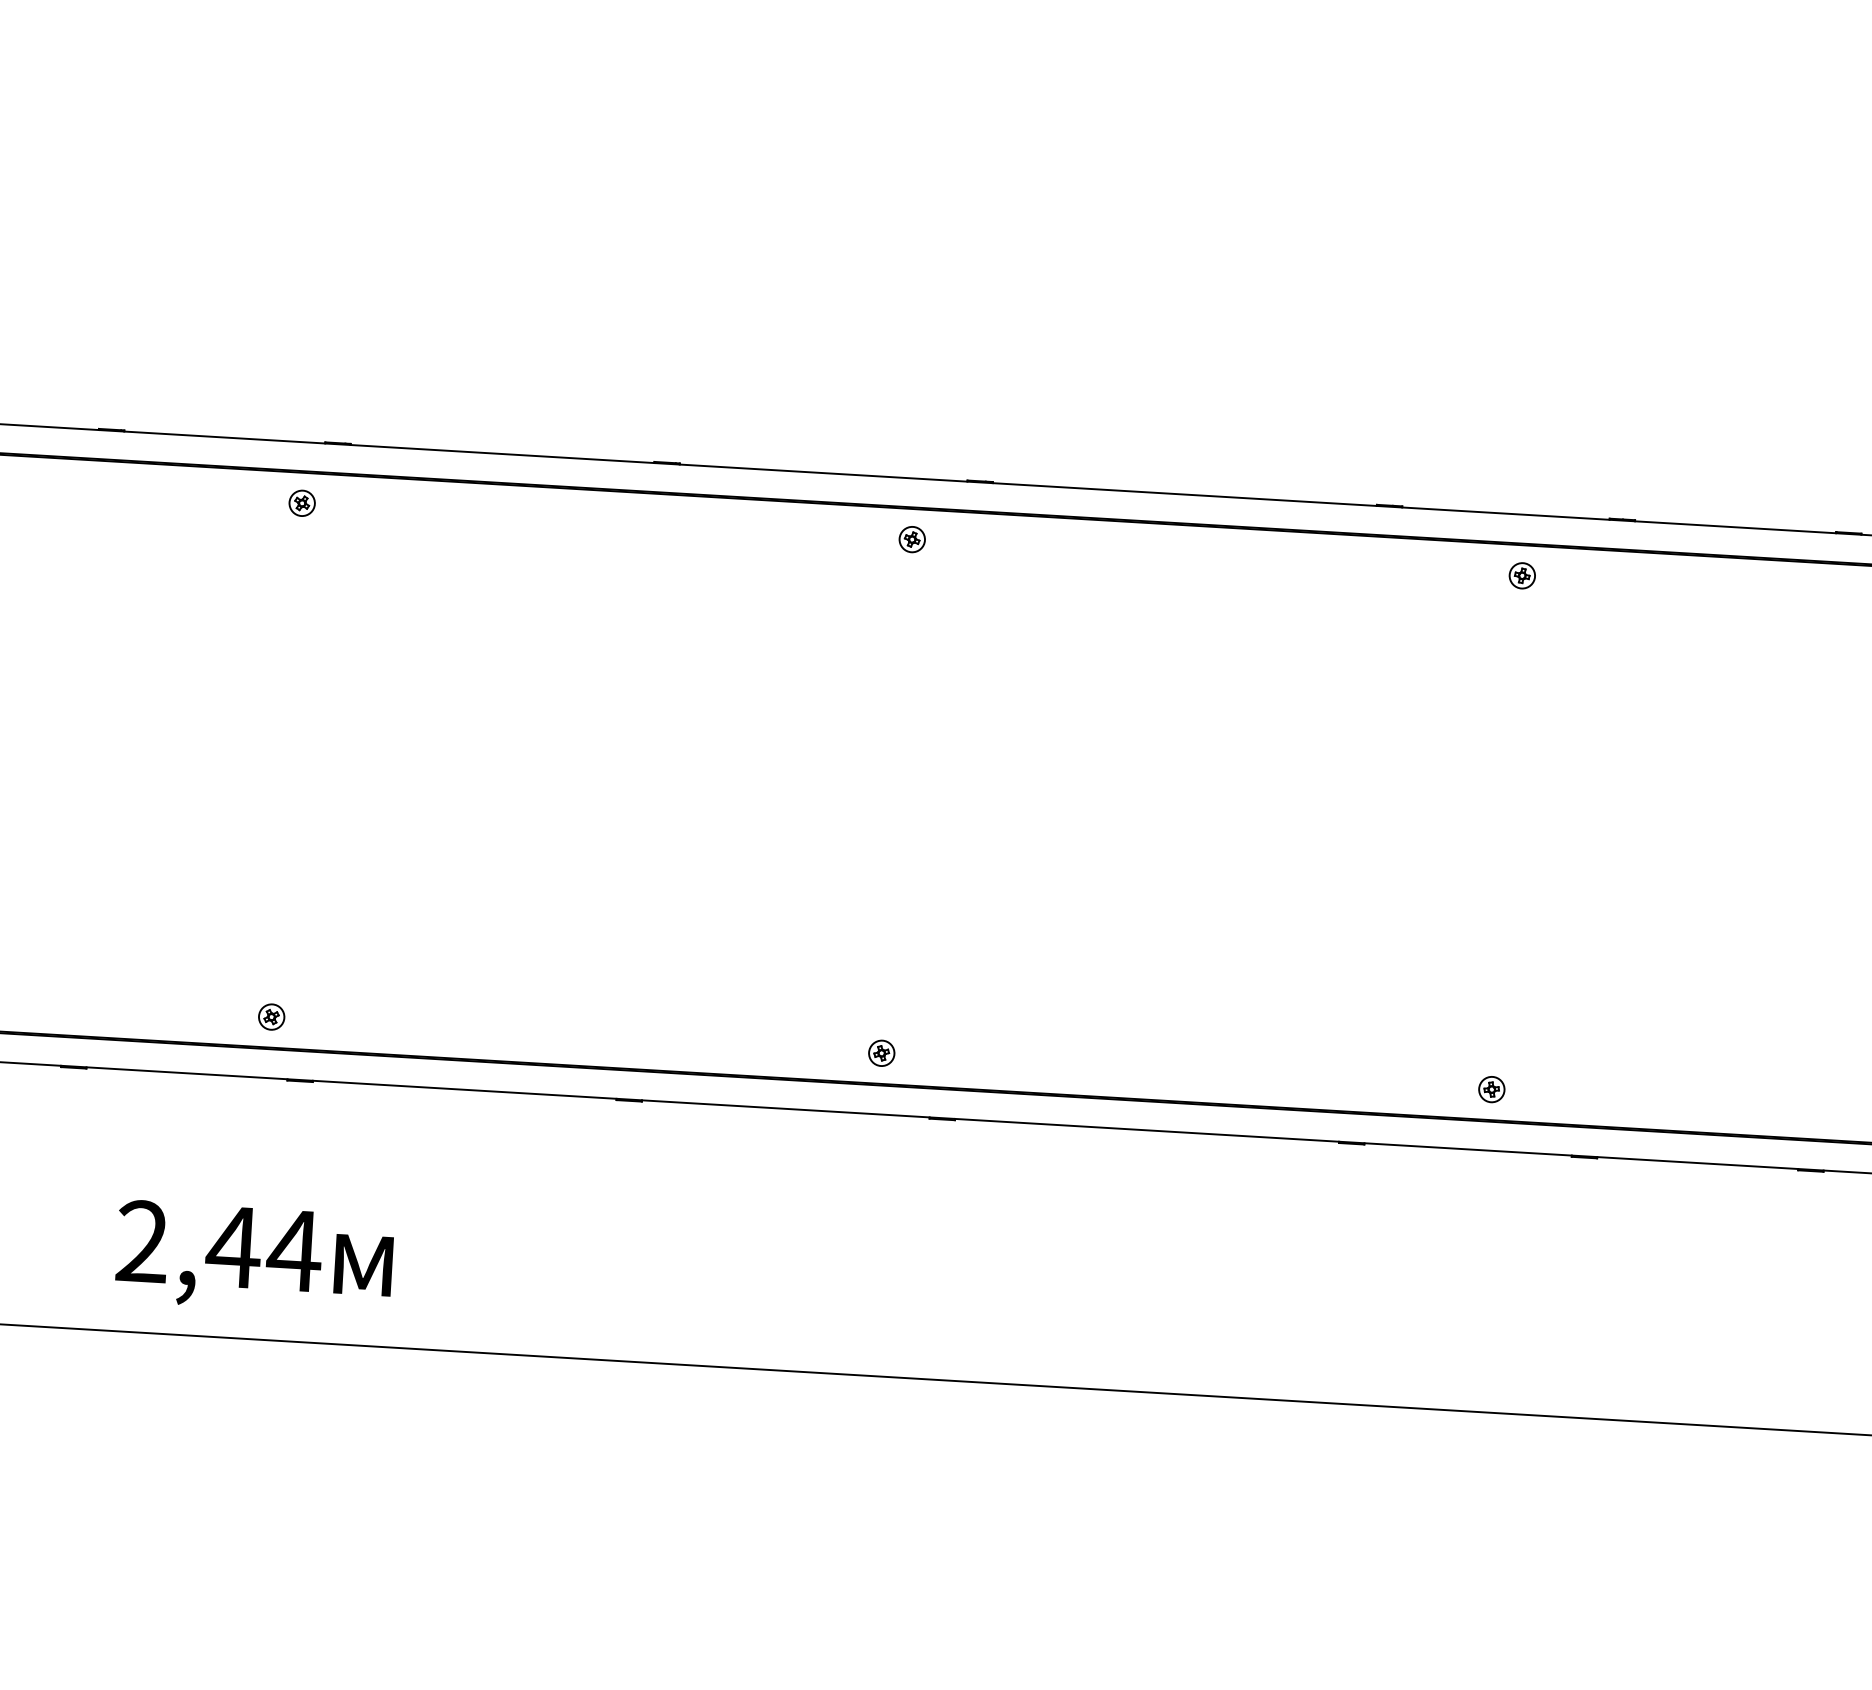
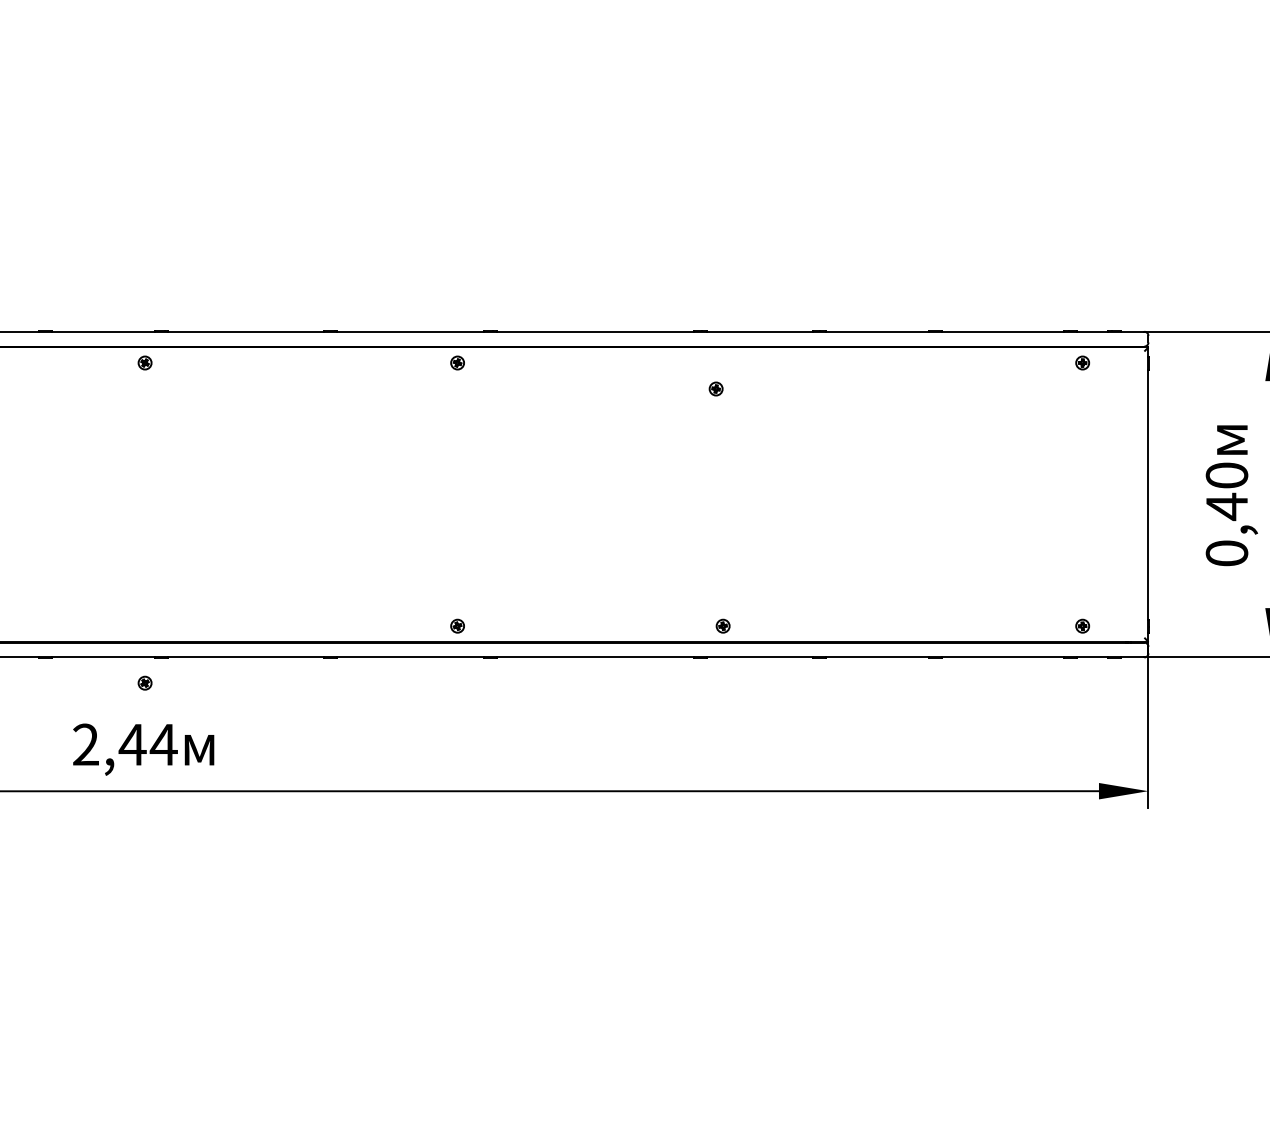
part: (1521, 574) -> (715, 388), moved
part: (270, 1015) -> (144, 682), moved
part: (1490, 1088) -> (722, 625), moved

